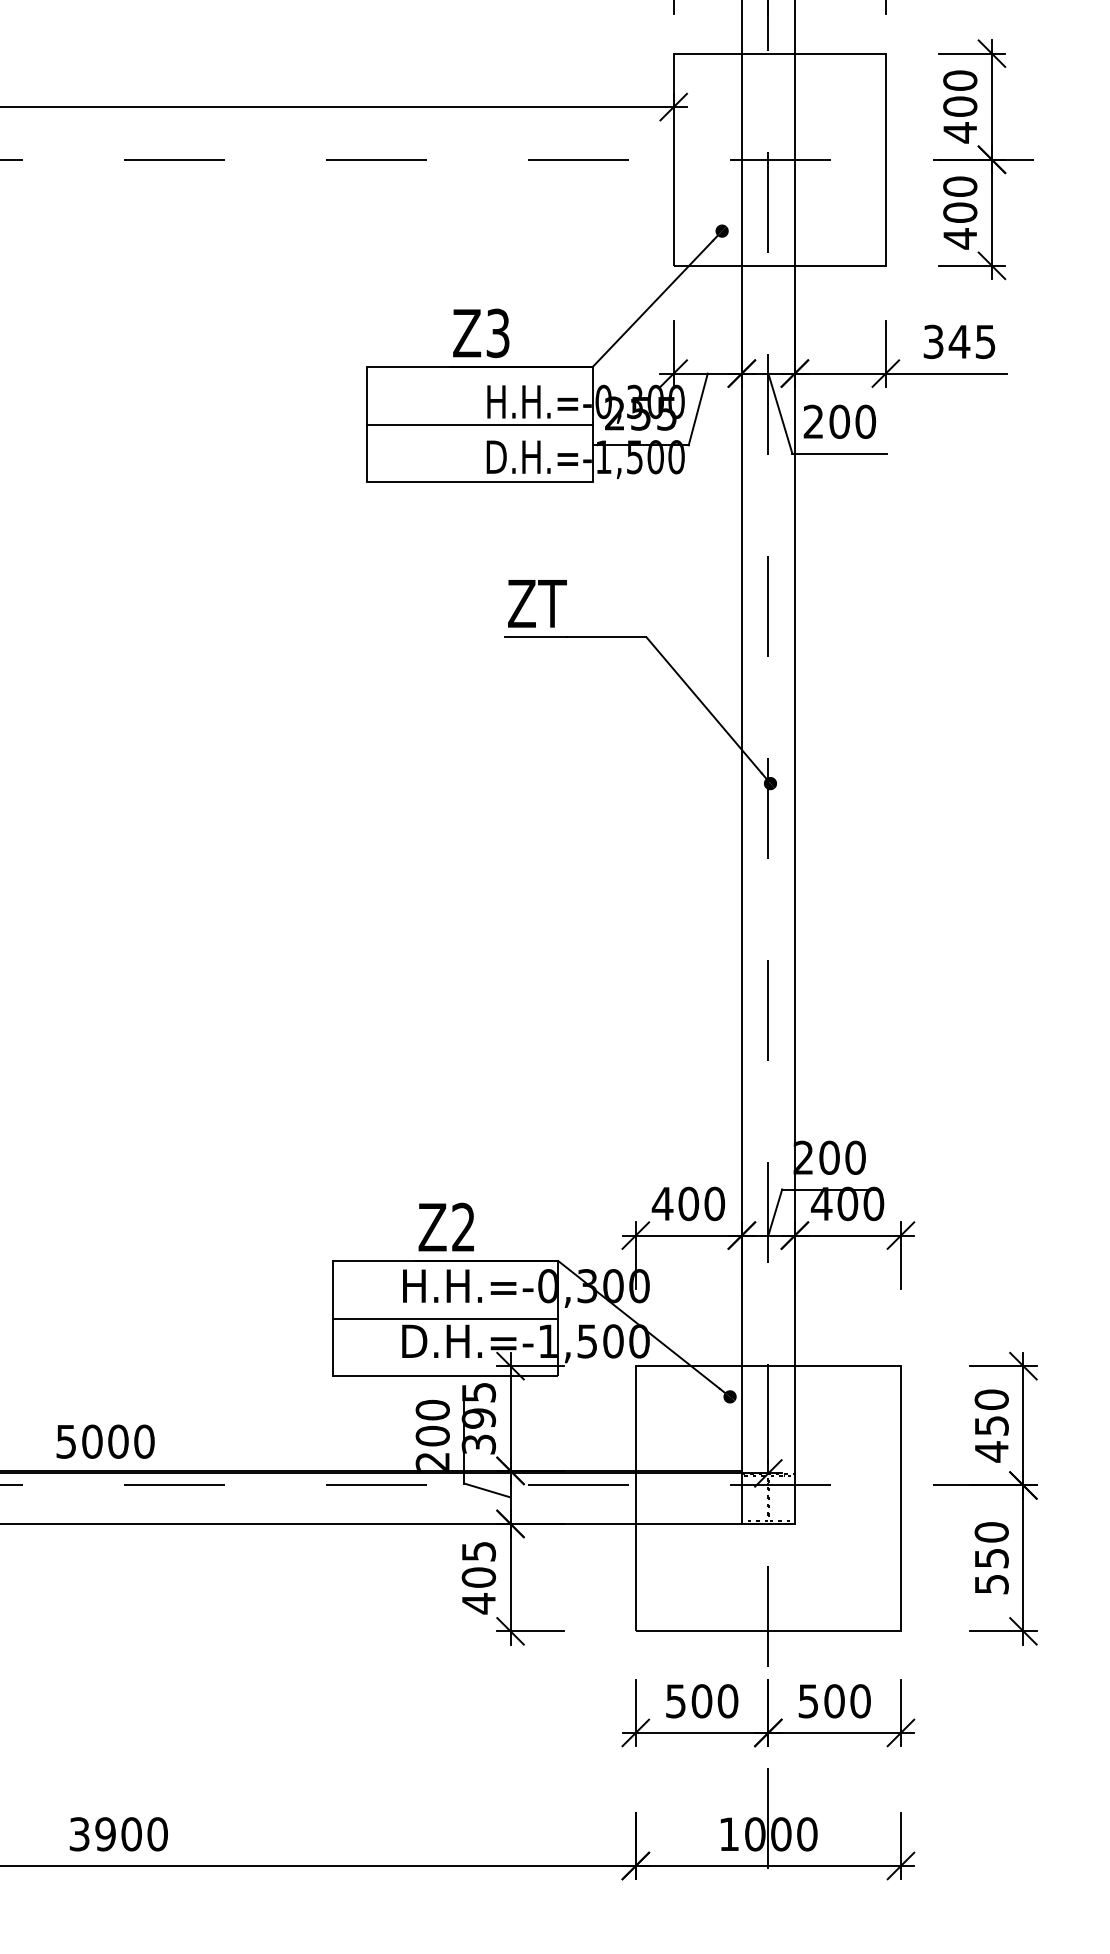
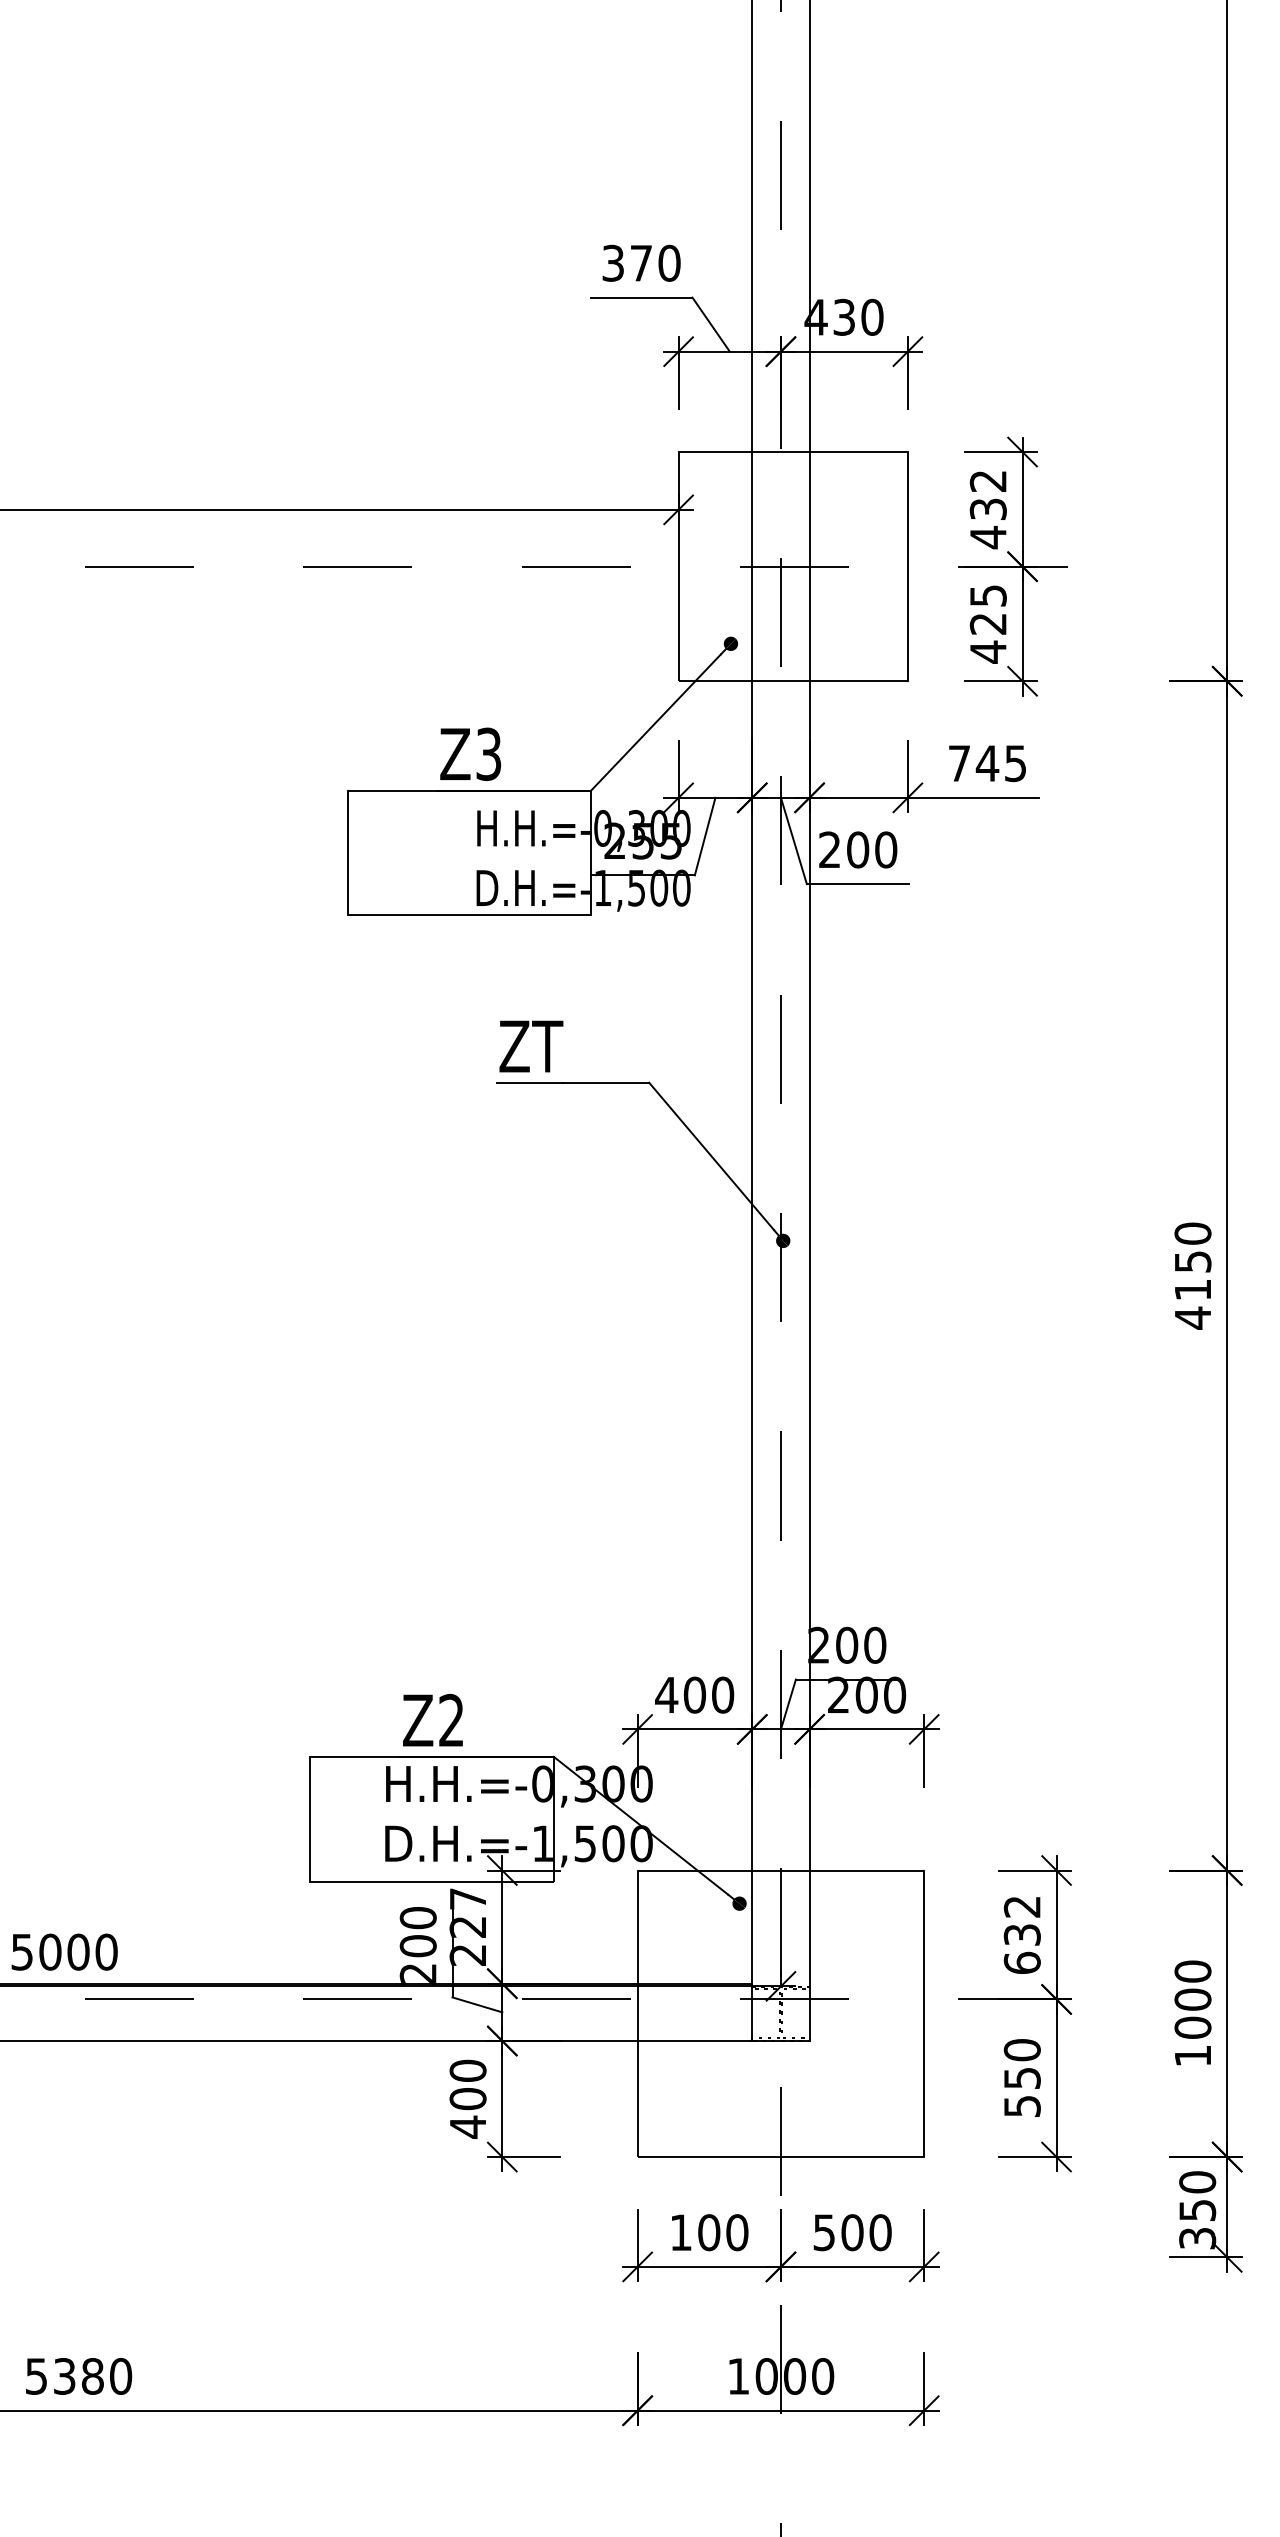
text: (959, 93) -> (987, 495), 400 -> 432
text: (959, 199) -> (987, 609), 400 -> 425
text: (933, 341) -> (959, 763), 345 -> 745
line: (480, 424) -> (469, 852), removed
text: (821, 1203) -> (838, 1694), 400 -> 200
line: (445, 1318) -> (431, 1819), removed
text: (478, 1417) -> (467, 1926), 395 -> 227
text: (990, 1425) -> (1021, 1934), 450 -> 632
text: (478, 1551) -> (467, 2070), 405 -> 400
text: (675, 1701) -> (680, 2232), 500 -> 100
text: (105, 1834) -> (64, 2376), 3900 -> 5380

